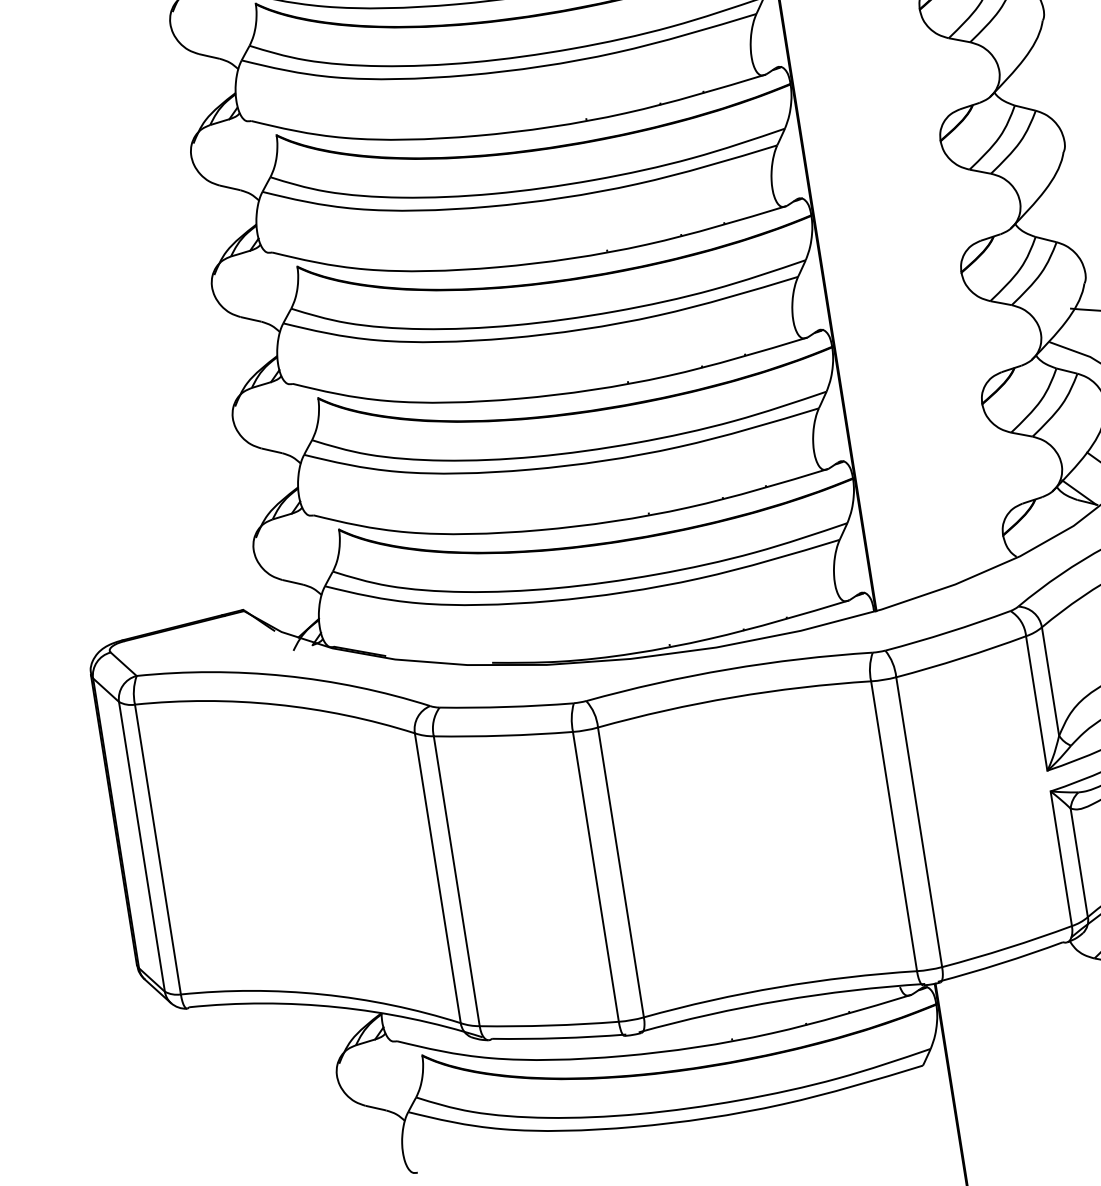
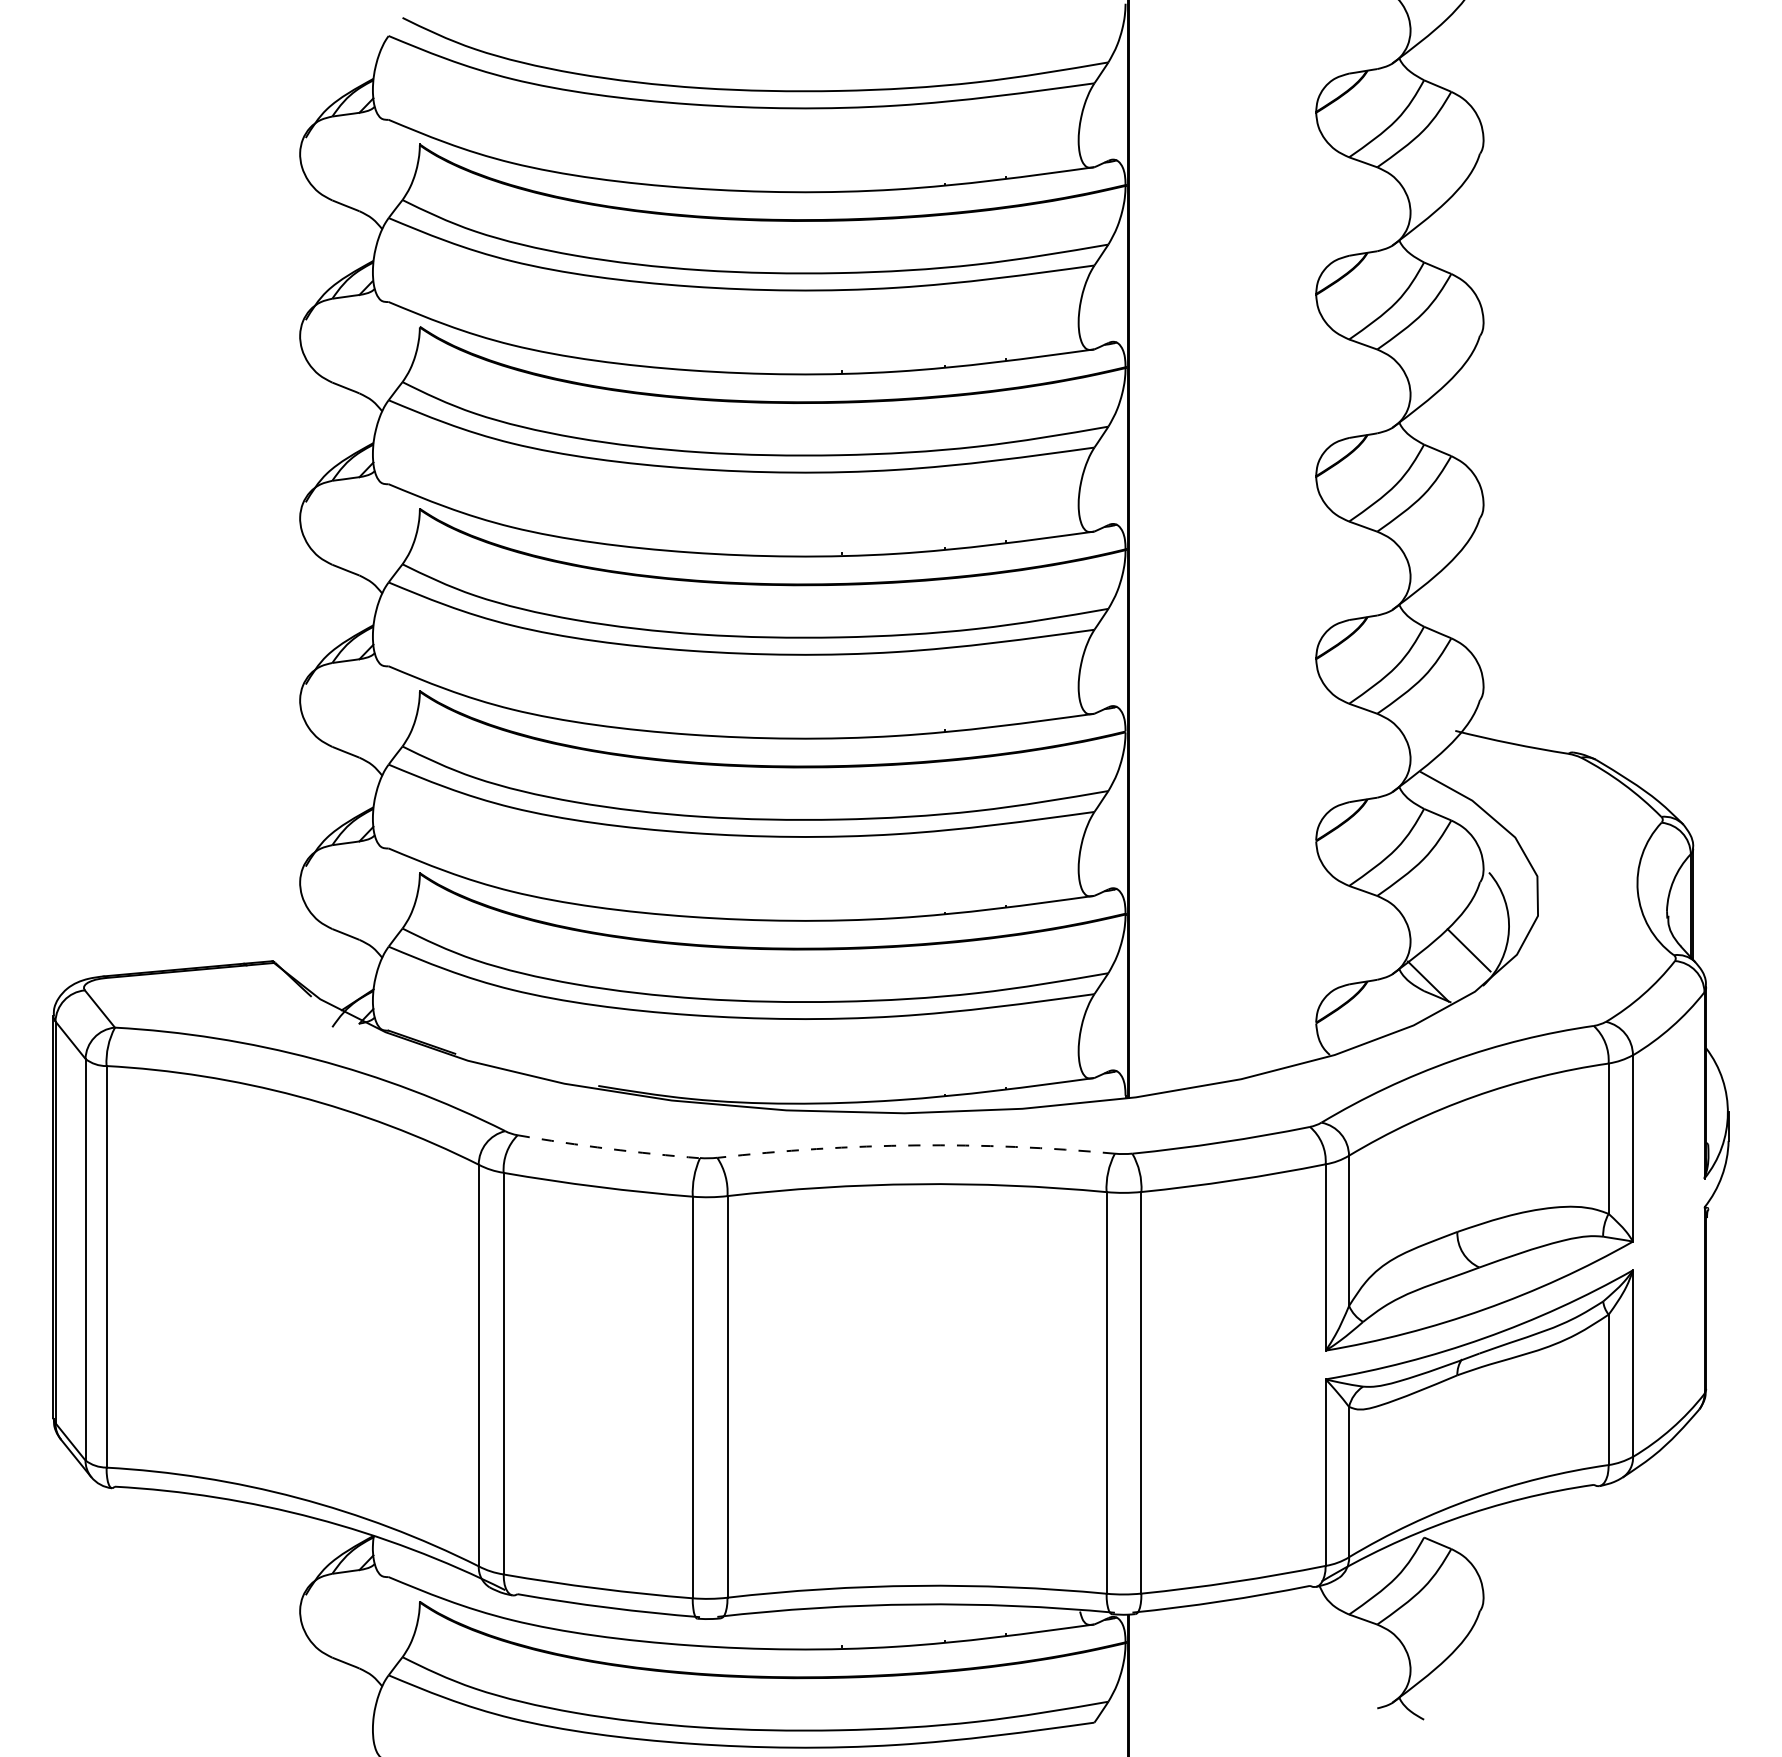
arc: (728, 669) -> (916, 1145), solid -> dashed
arc: (506, 706) -> (608, 1148), solid -> dashed

